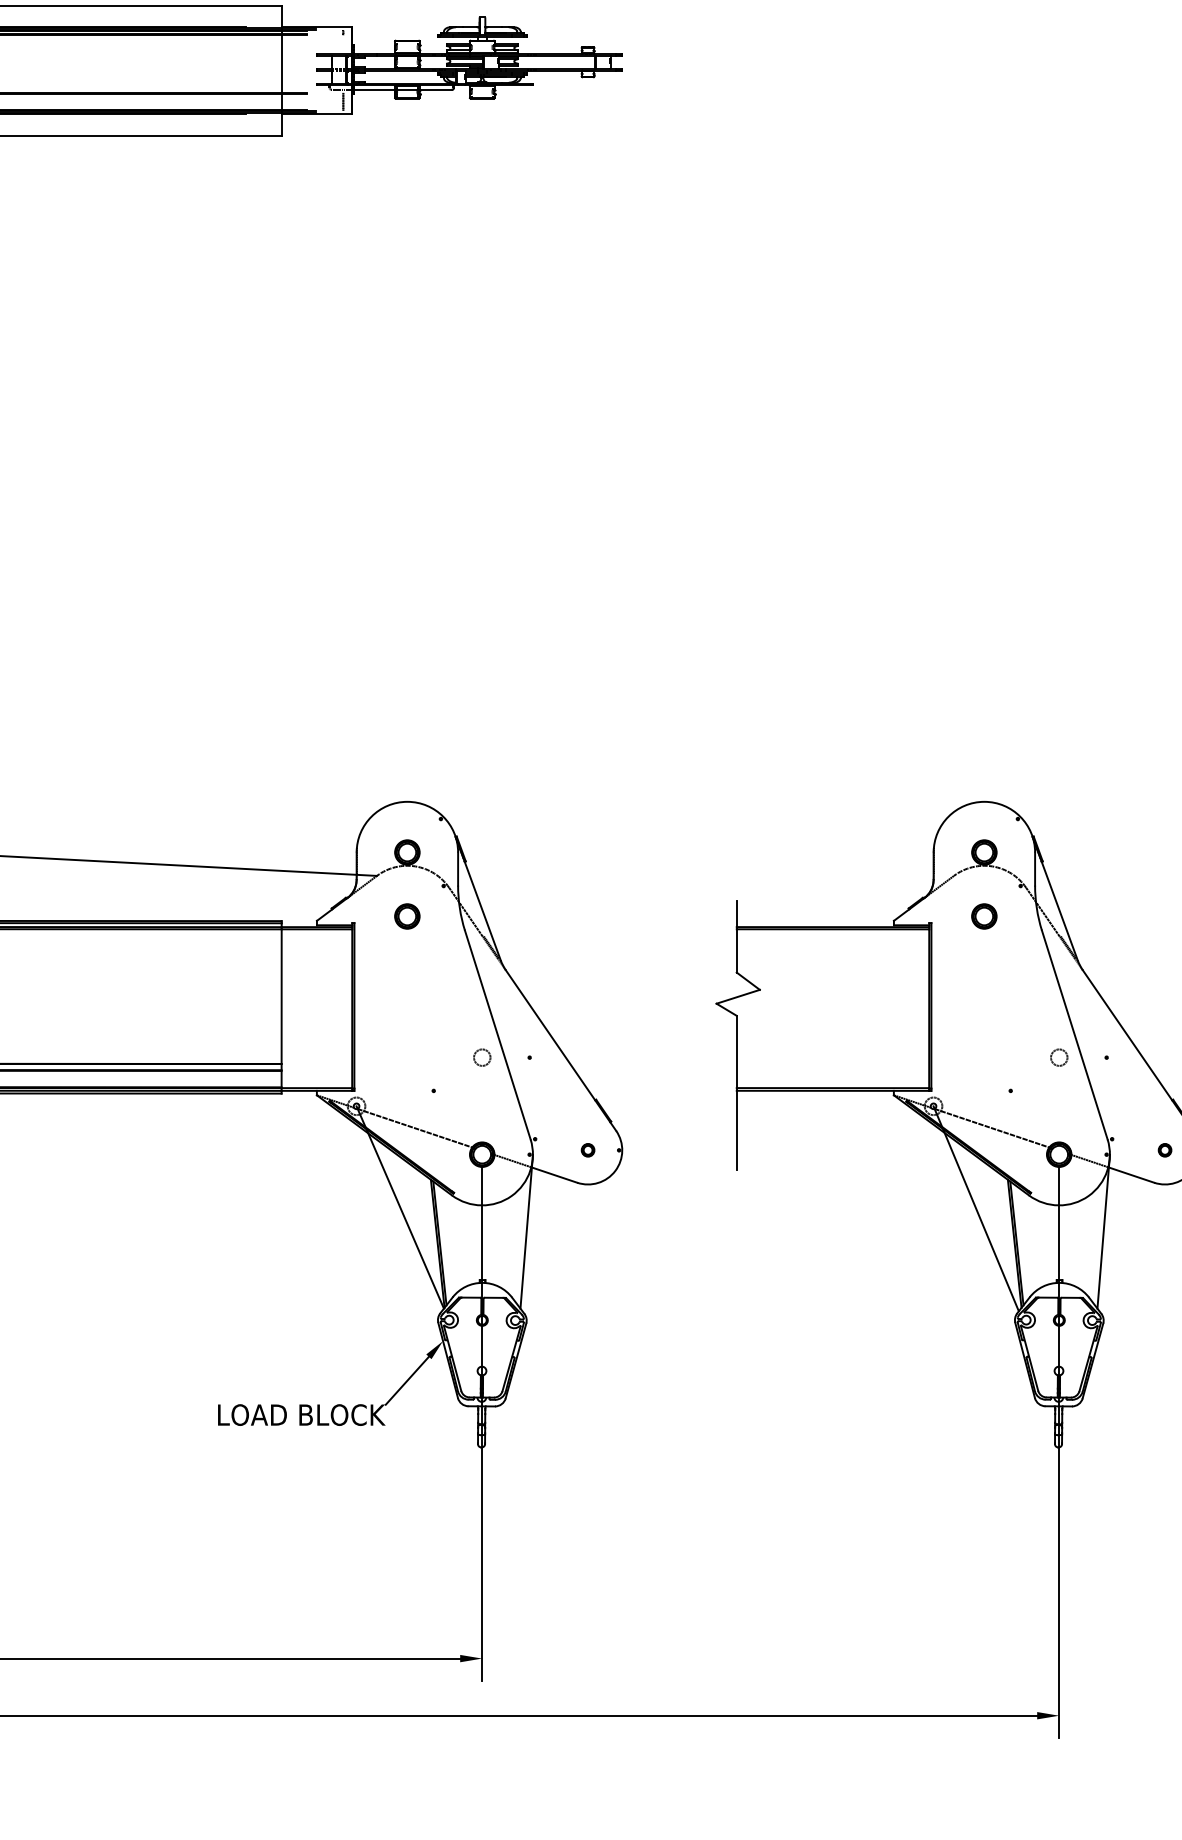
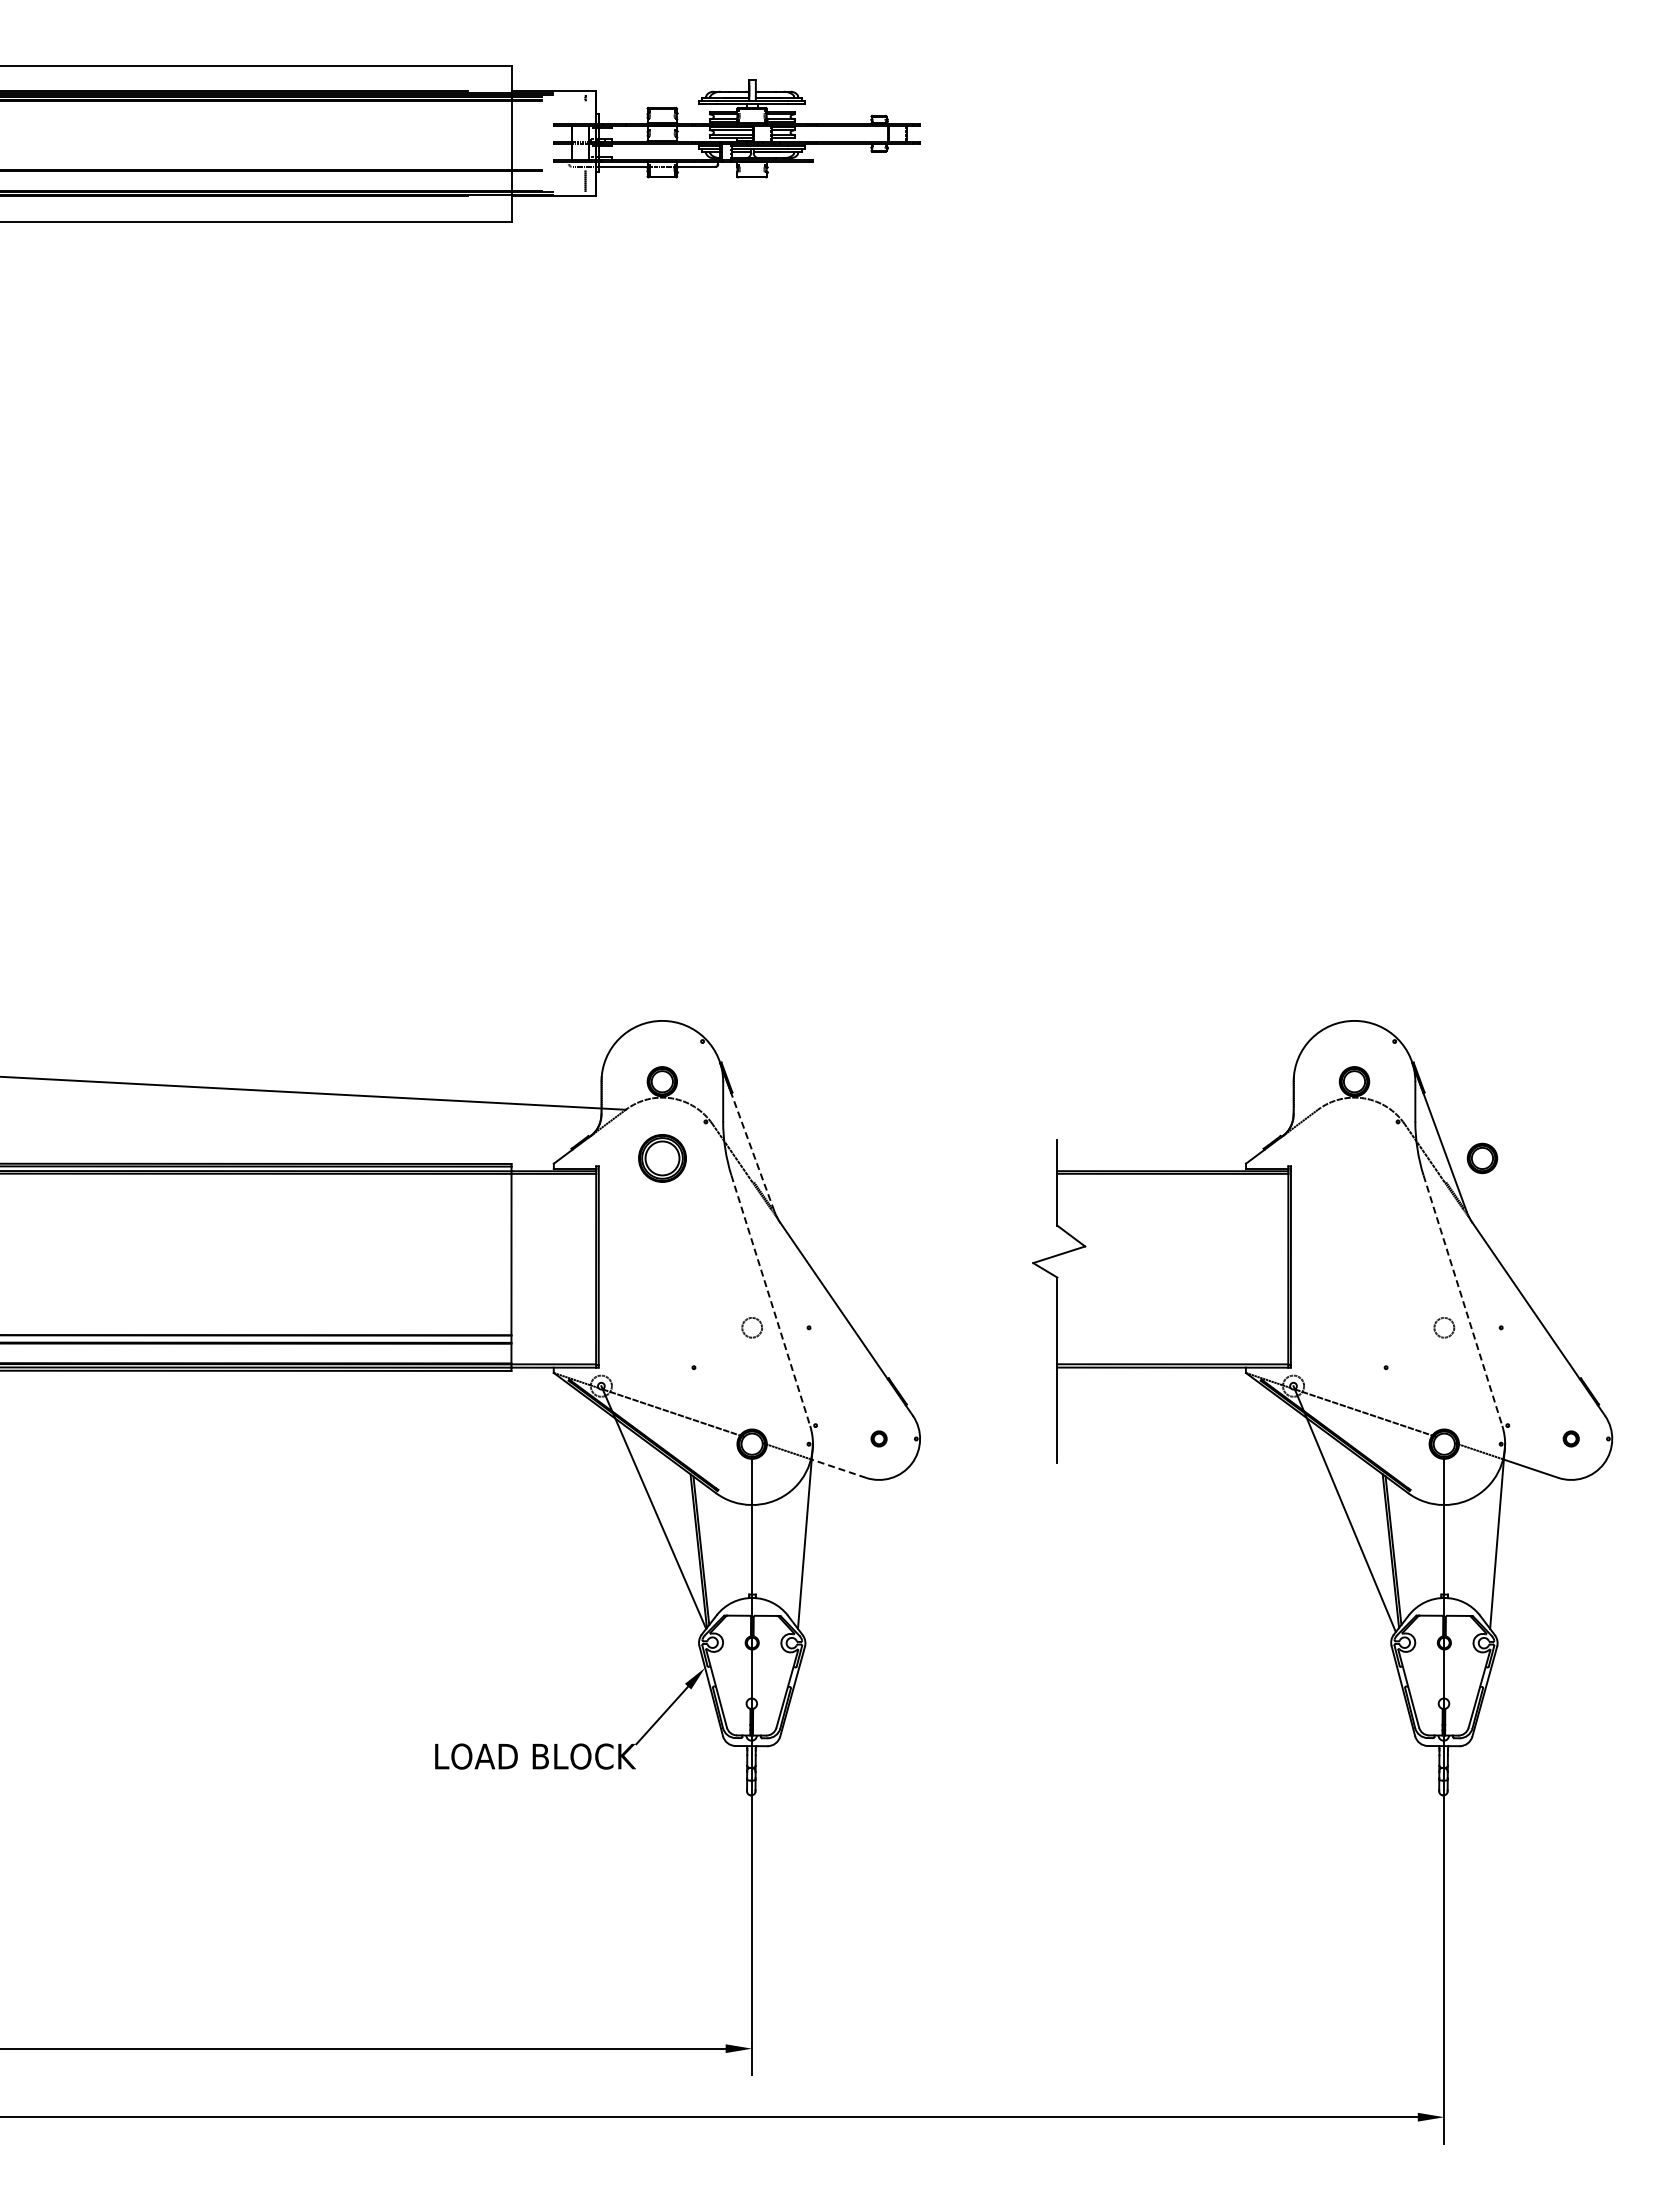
line: (482, 911) -> (752, 1152), solid -> dashed
part: (406, 916) -> (661, 1158), size x1.6
part: (984, 916) -> (1482, 1158), moved
line: (497, 1035) -> (770, 1301), solid -> dashed
line: (1075, 1035) -> (1463, 1301), solid -> dashed
line: (554, 1174) -> (838, 1468), solid -> dashed

